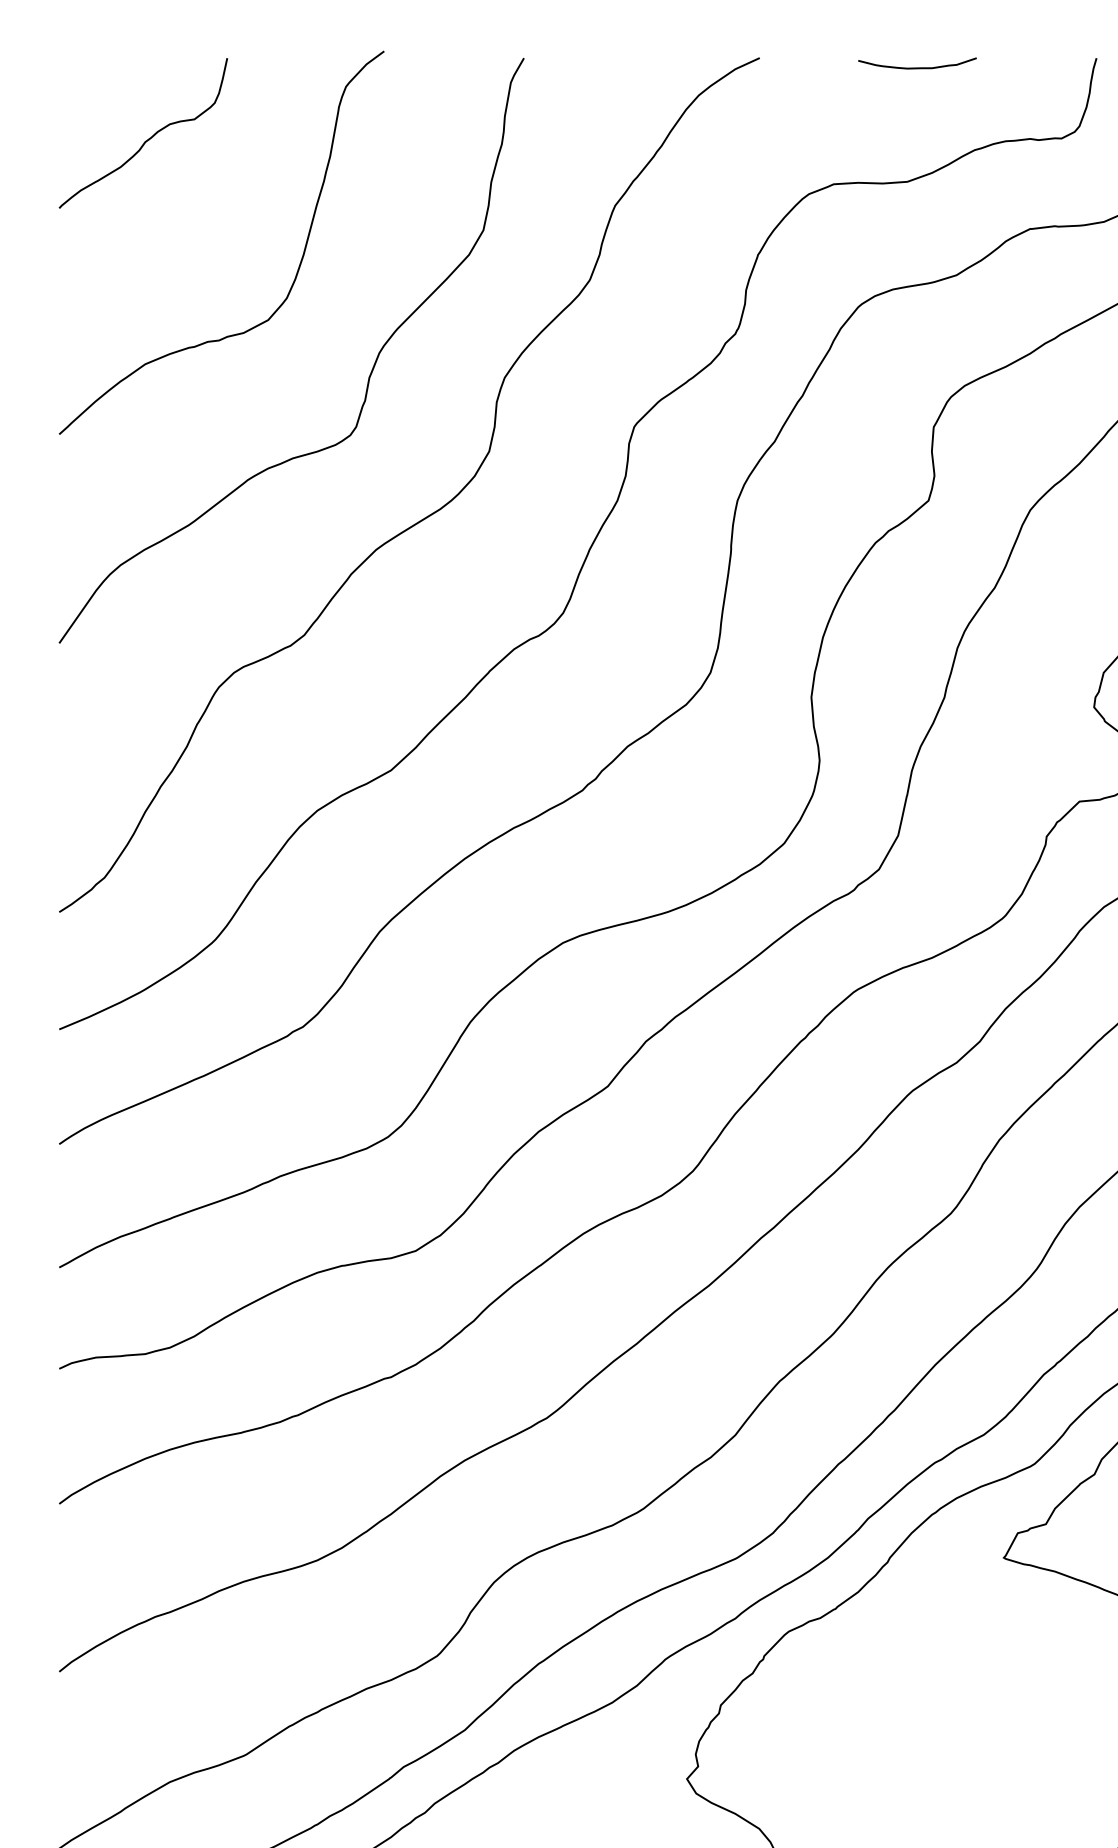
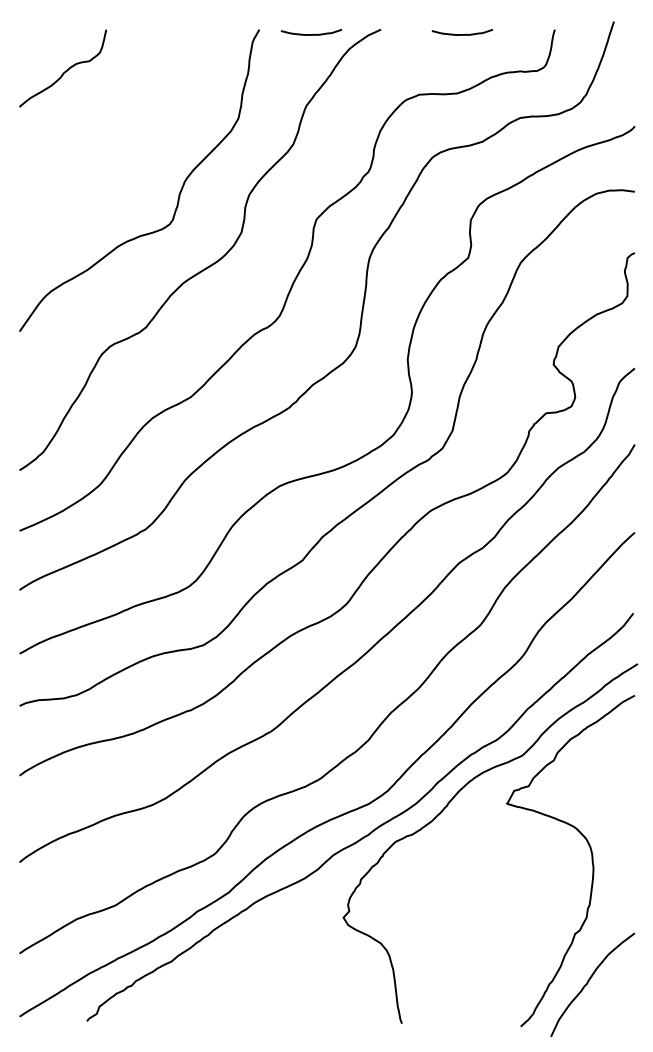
curve: (624, 67) -> (311, 34), added
curve: (297, 265) -> (142, 136), removed

